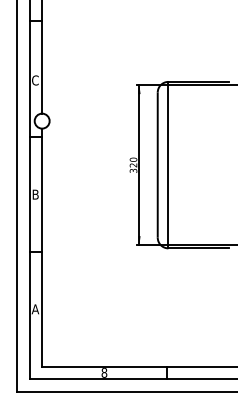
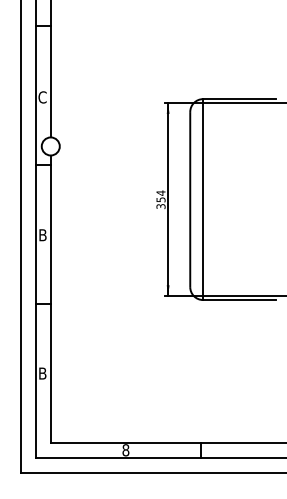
text: (133, 162) -> (160, 196), 320 -> 354
text: (35, 309) -> (42, 373), A -> B

